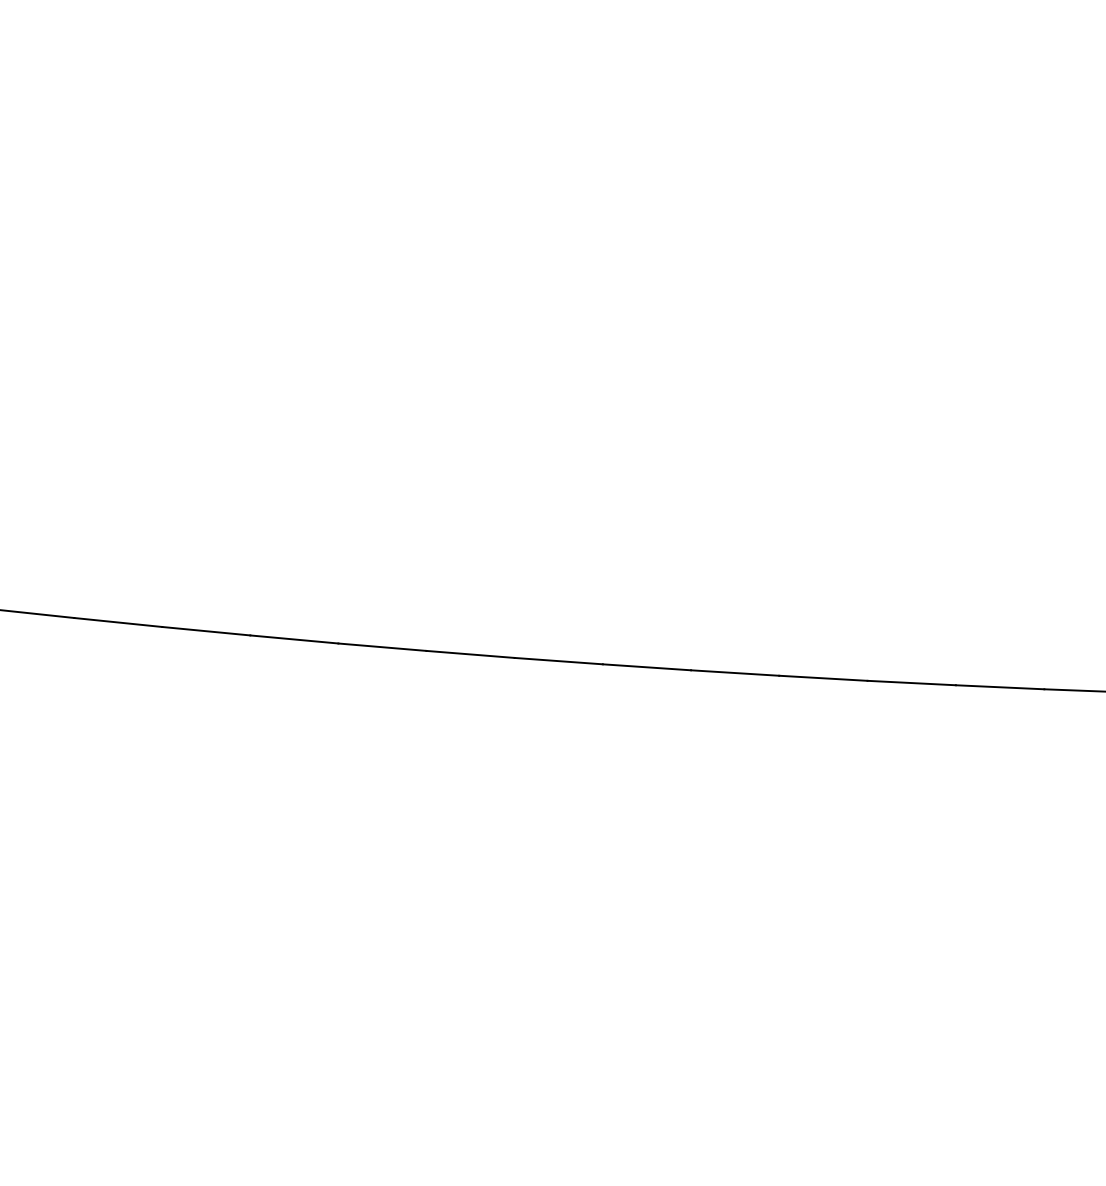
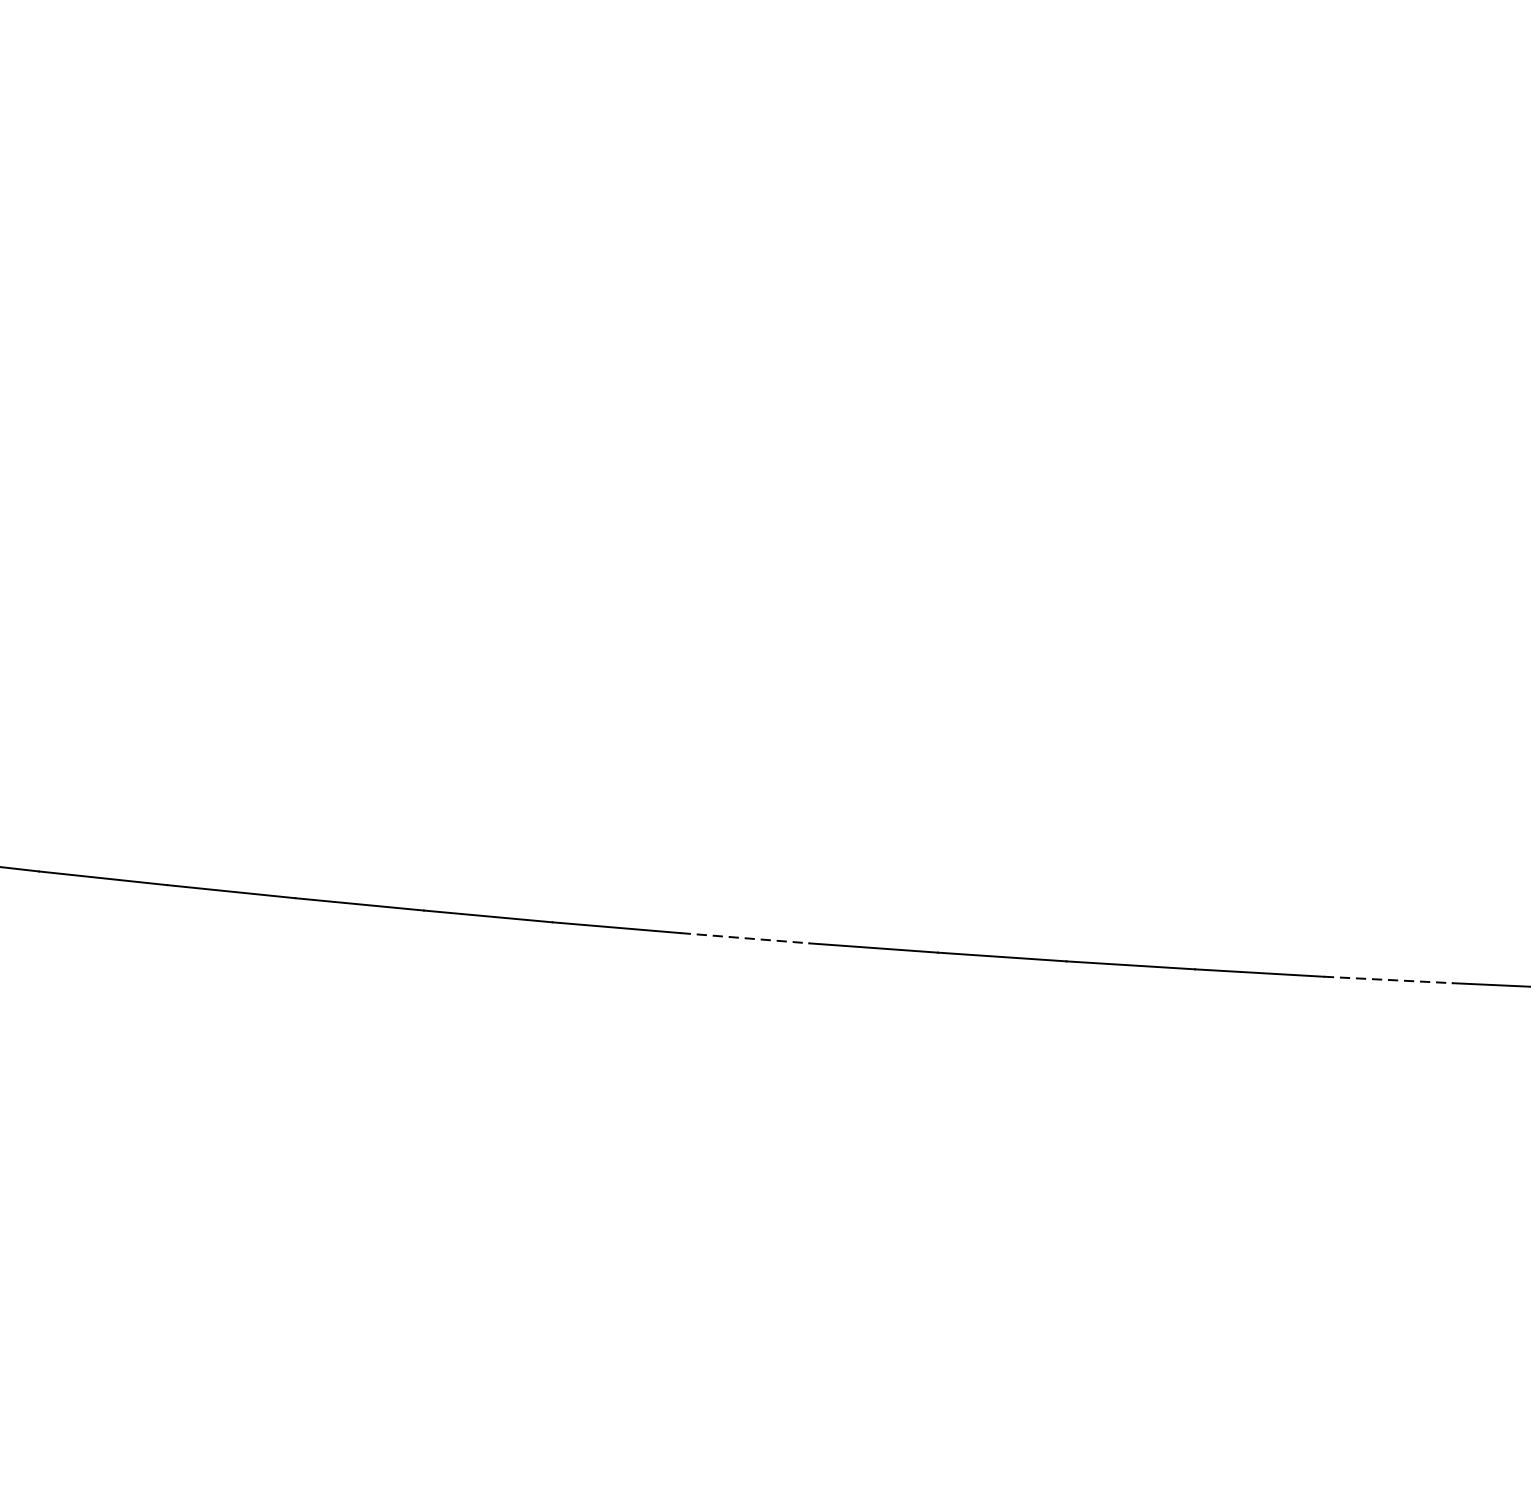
line: (471, 654) -> (746, 938), solid -> dashed
line: (912, 683) -> (1389, 980), solid -> dashed

